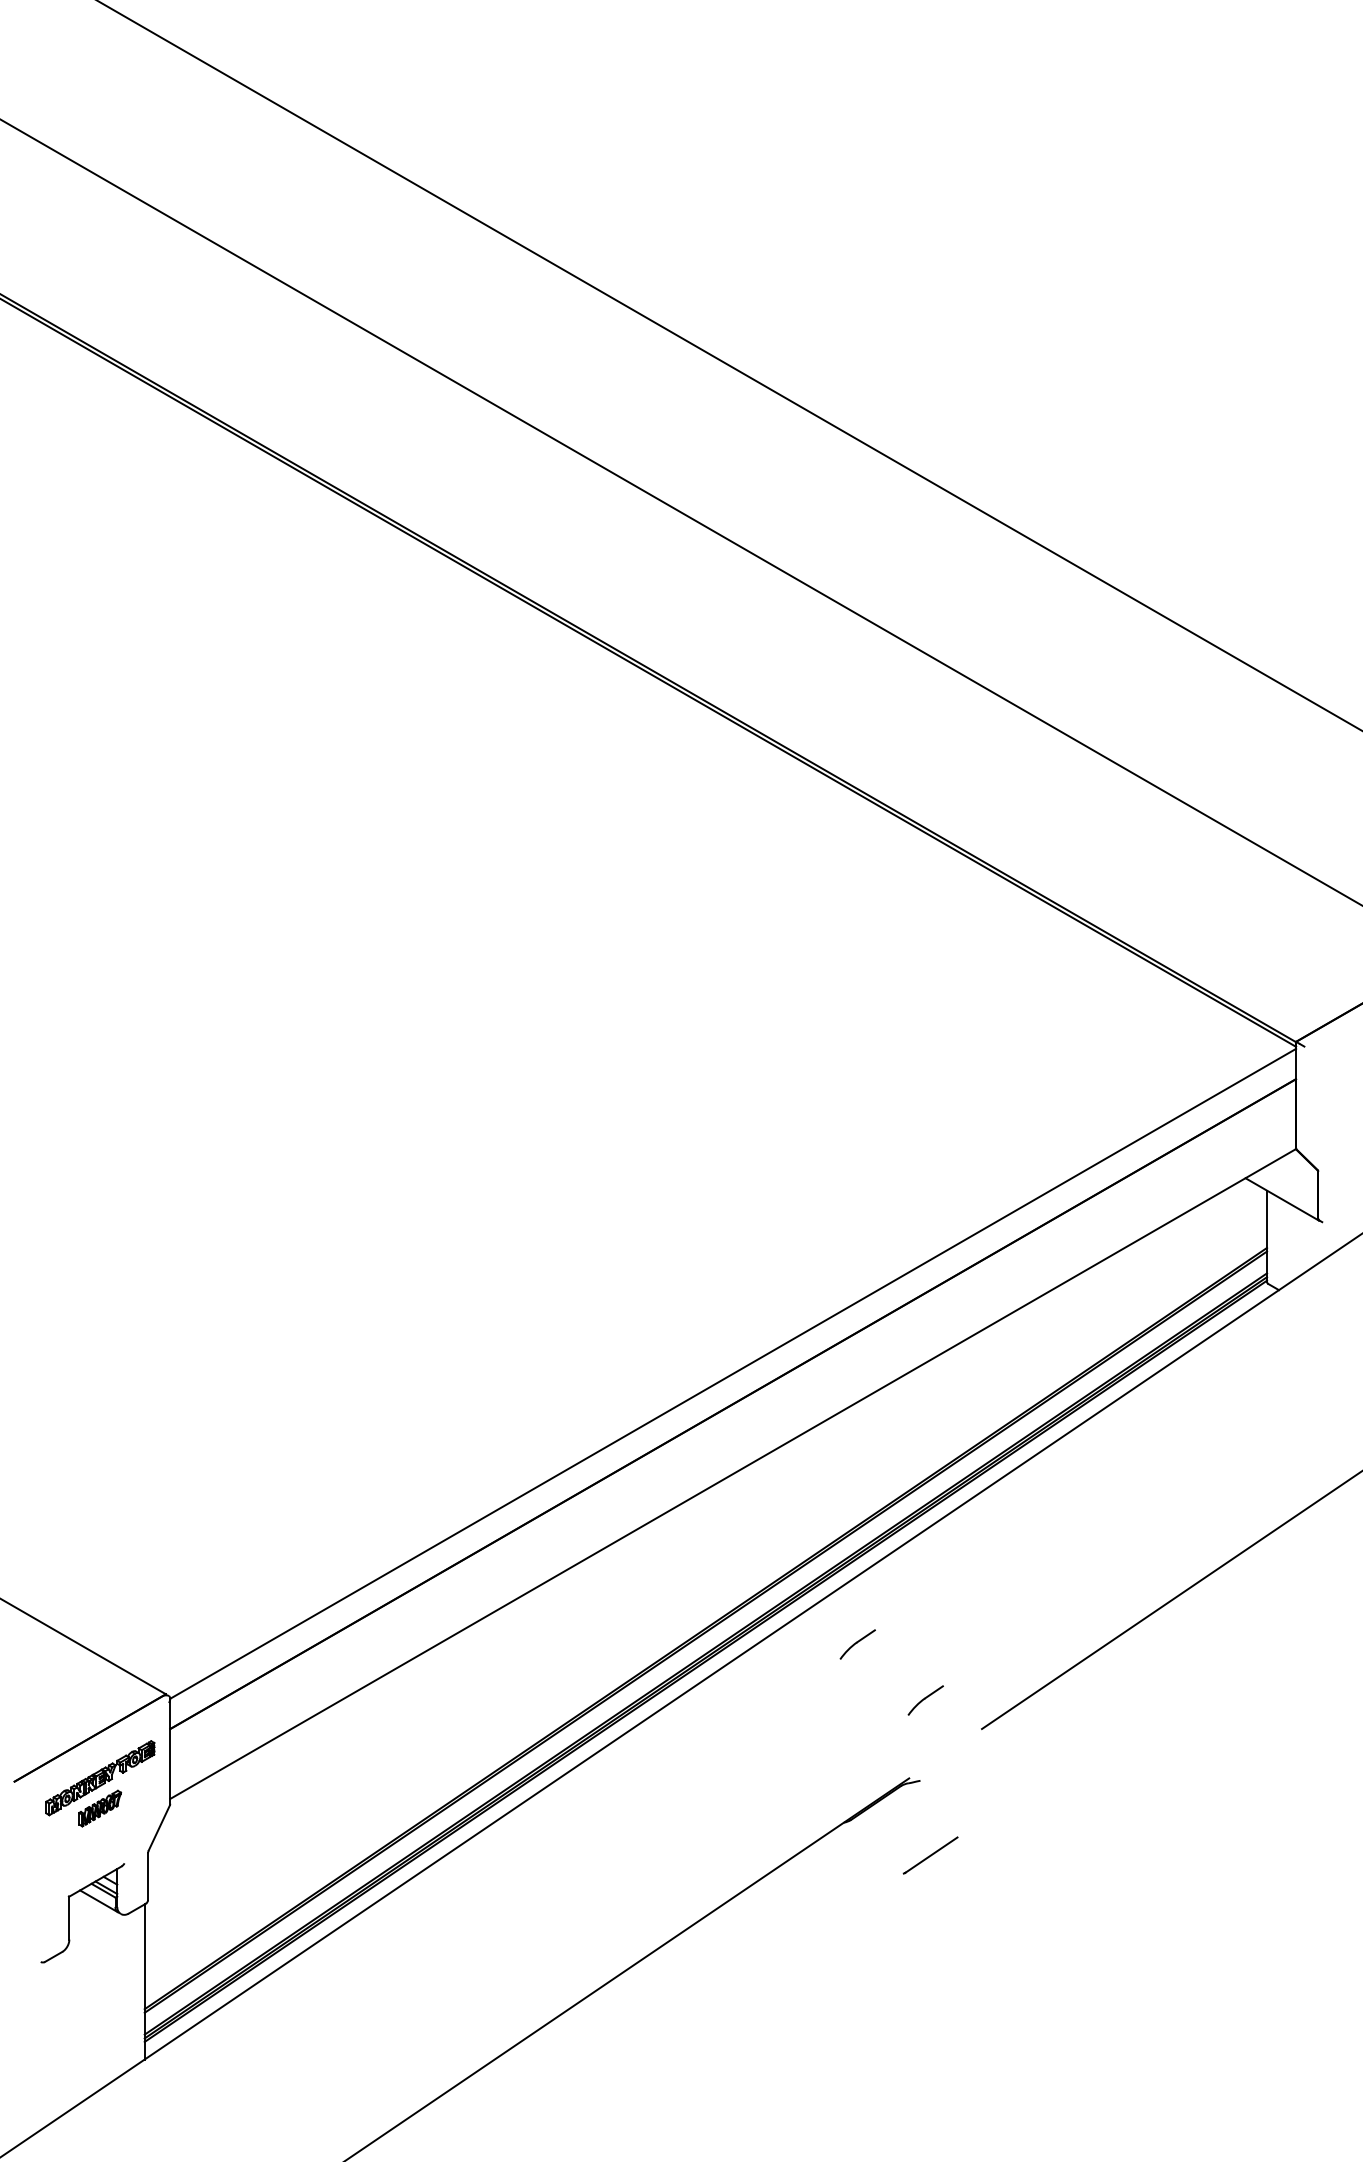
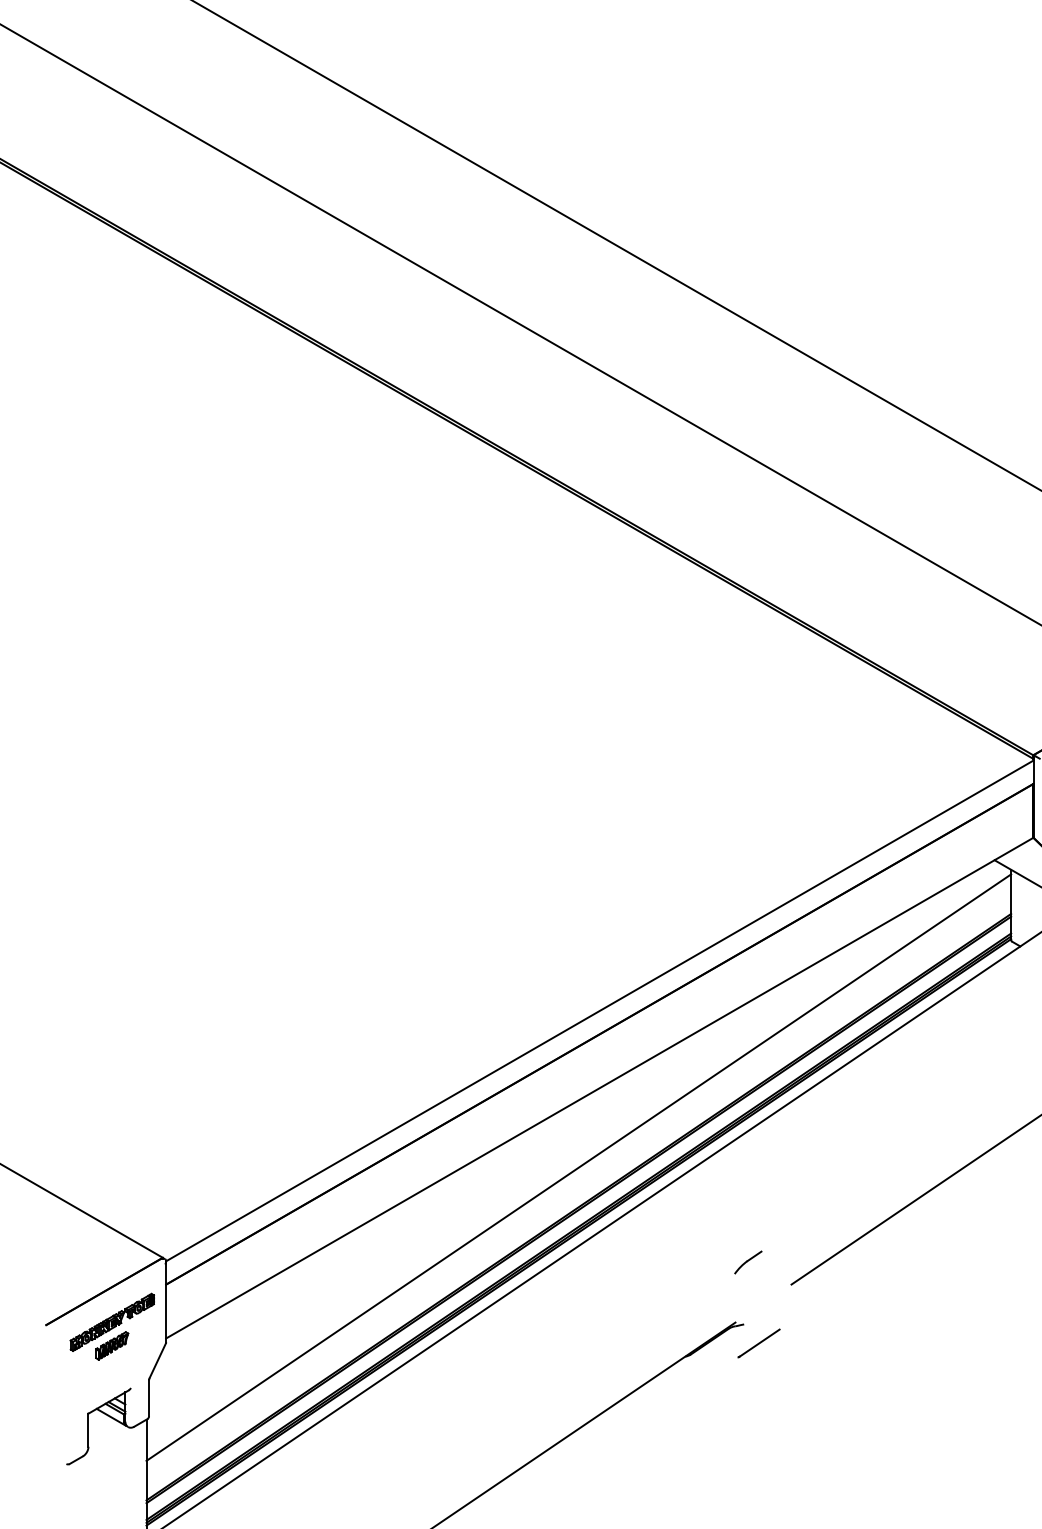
line: (705, 1576) -> (578, 1167), added
part: (857, 1644) -> (695, 1219), removed
line: (930, 1855) -> (758, 1343), moved

